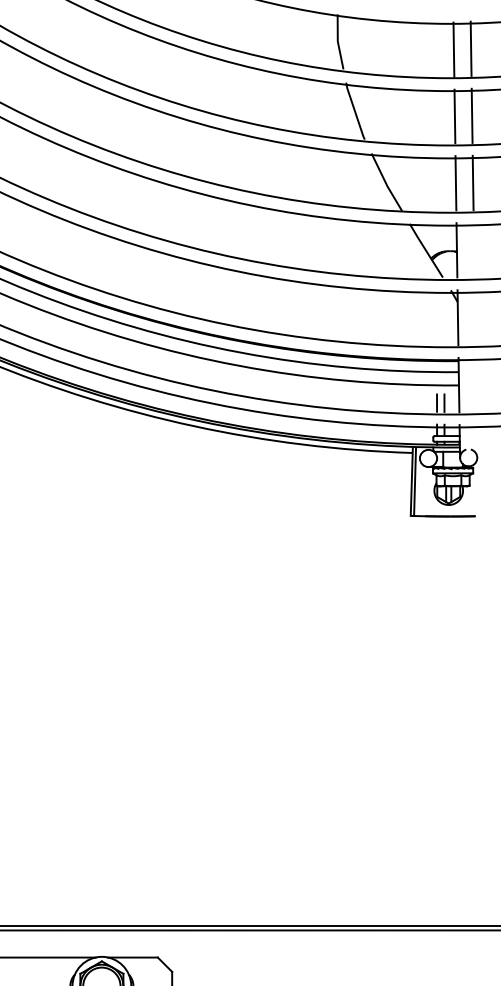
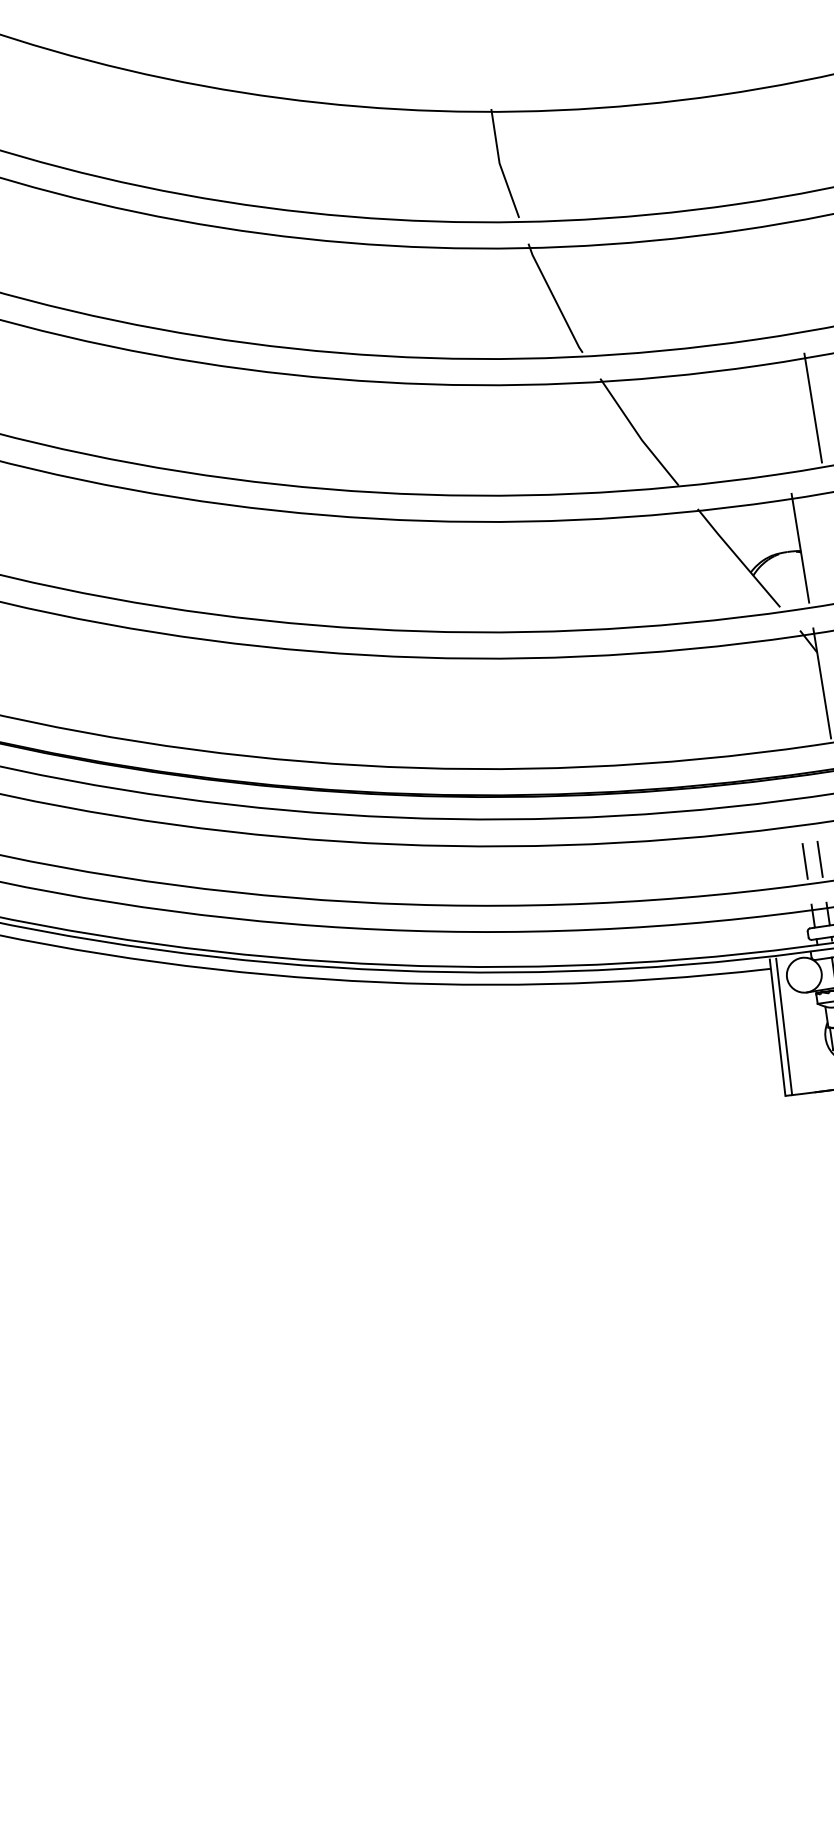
line: (470, 48) -> (768, 138), removed
line: (453, 49) -> (734, 145), removed
line: (471, 115) -> (790, 273), removed
line: (454, 116) -> (756, 280), removed
line: (455, 183) -> (777, 414), removed

